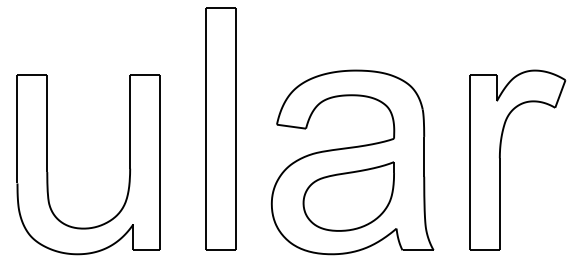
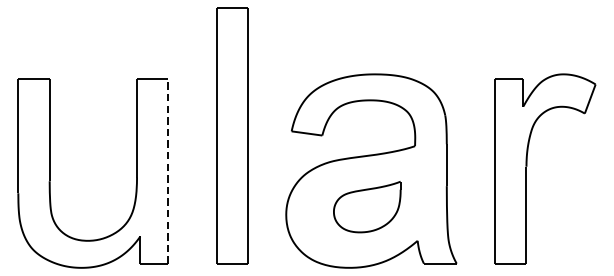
line: (159, 162) -> (167, 171), solid -> dashed
part: (348, 196) -> (367, 207), size x0.7

